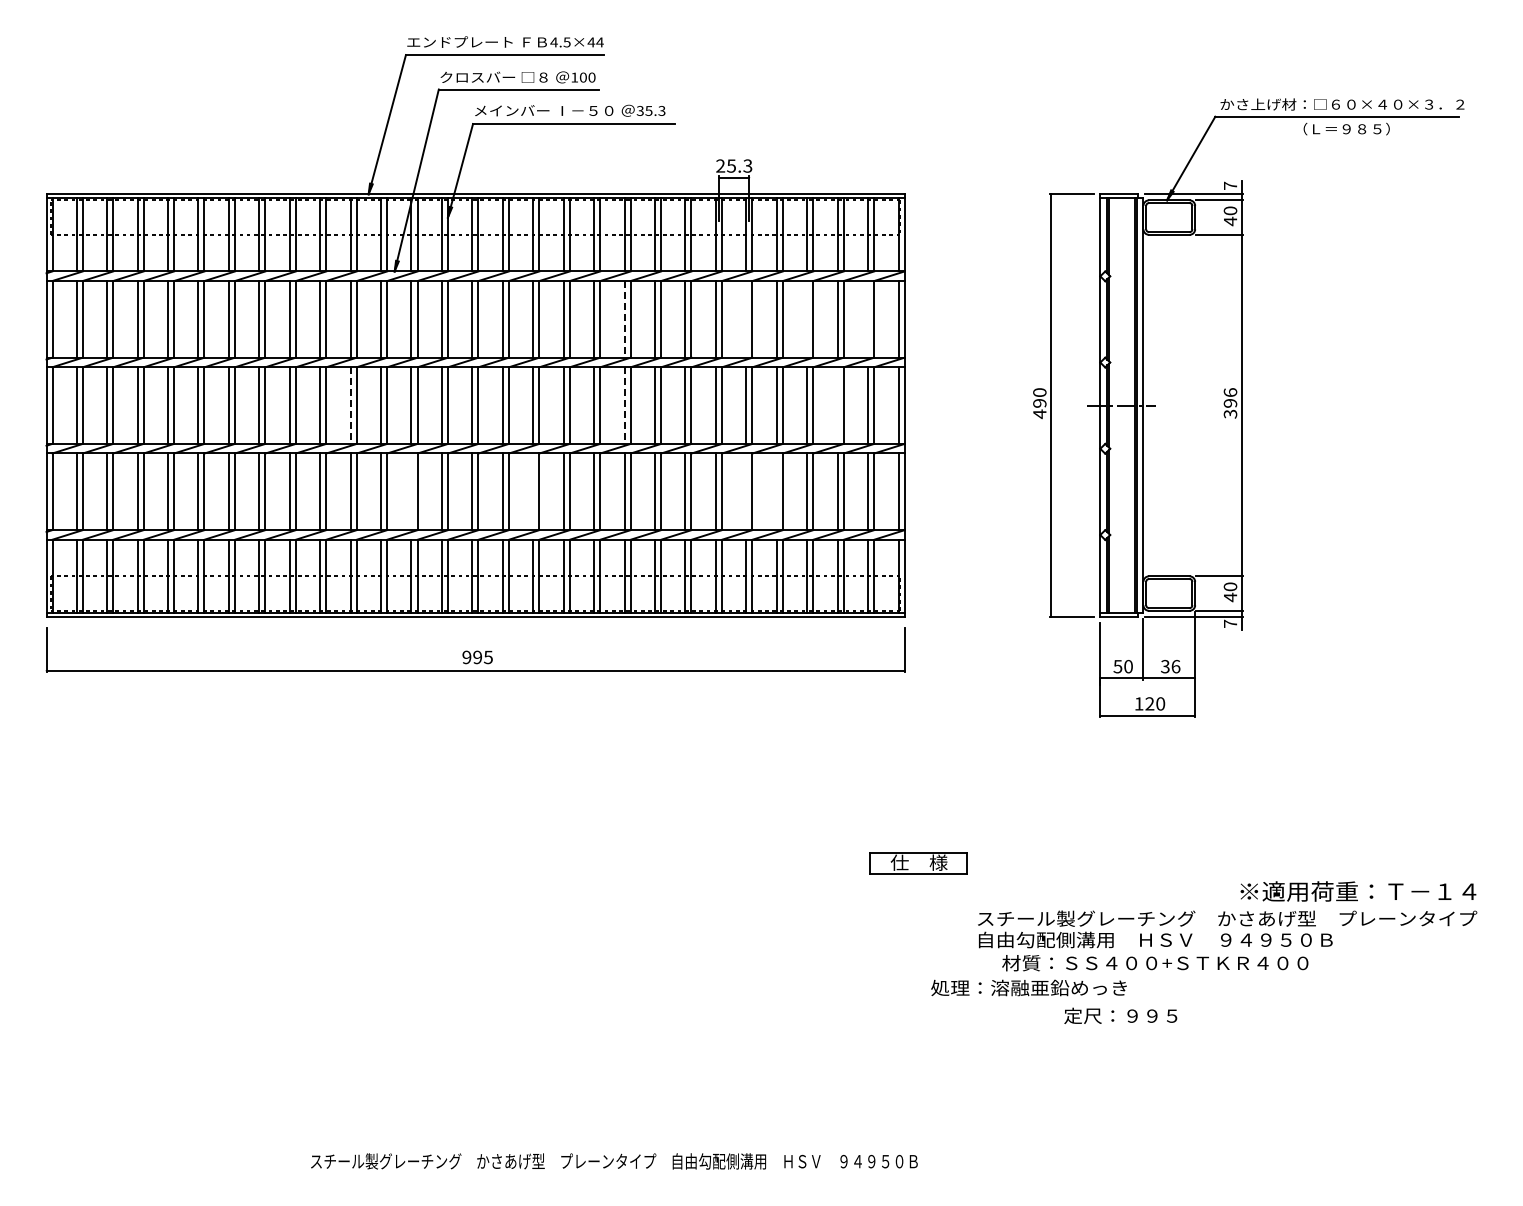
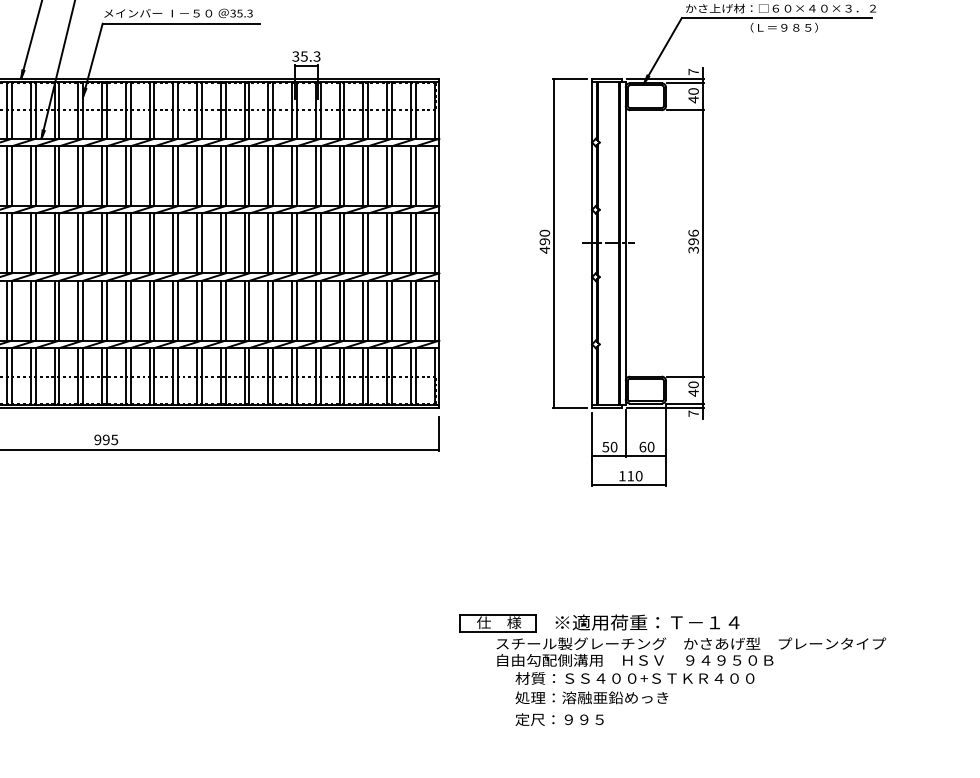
text: (720, 165) -> (295, 56), 25.3 -> 35.3
line: (746, 318) -> (316, 175), added
line: (807, 318) -> (363, 175), added
line: (868, 318) -> (411, 175), added
line: (624, 319) -> (220, 176), dashed -> solid
line: (837, 405) -> (387, 243), added
line: (350, 406) -> (7, 244), dashed -> solid
line: (624, 406) -> (220, 244), dashed -> solid
line: (411, 491) -> (54, 310), added
line: (533, 491) -> (149, 310), added
line: (746, 491) -> (316, 310), added
line: (776, 491) -> (339, 310), added
text: (1170, 666) -> (646, 446), 36 -> 60
text: (1149, 703) -> (630, 475), 120 -> 110
part: (918, 863) -> (498, 623), moved
text: (1358, 891) -> (647, 622), moved
text: (1028, 987) -> (591, 697), moved
text: (1120, 1015) -> (559, 719), moved

